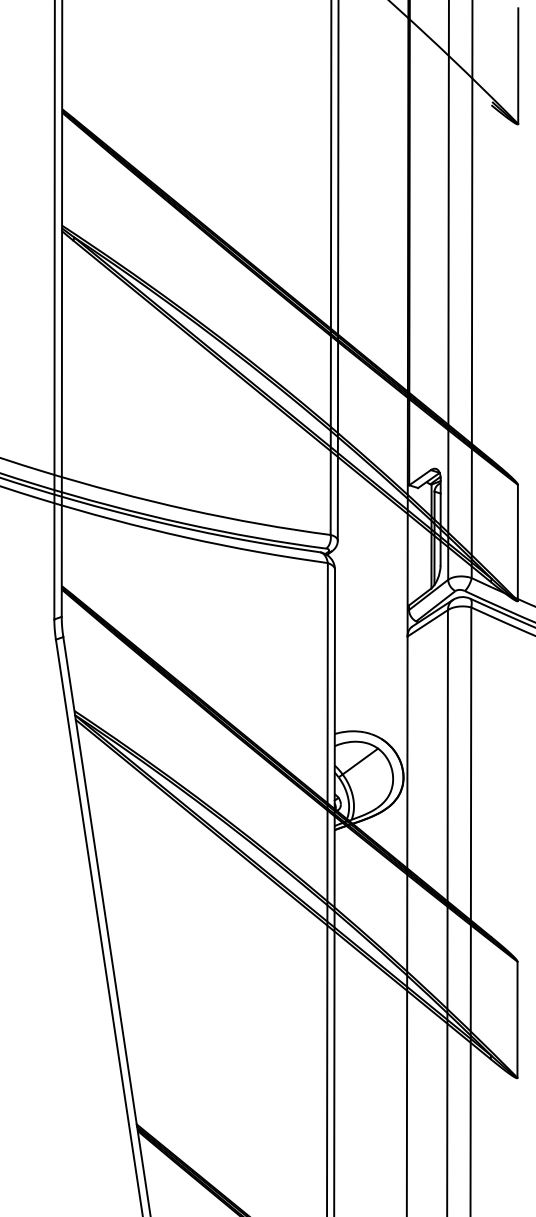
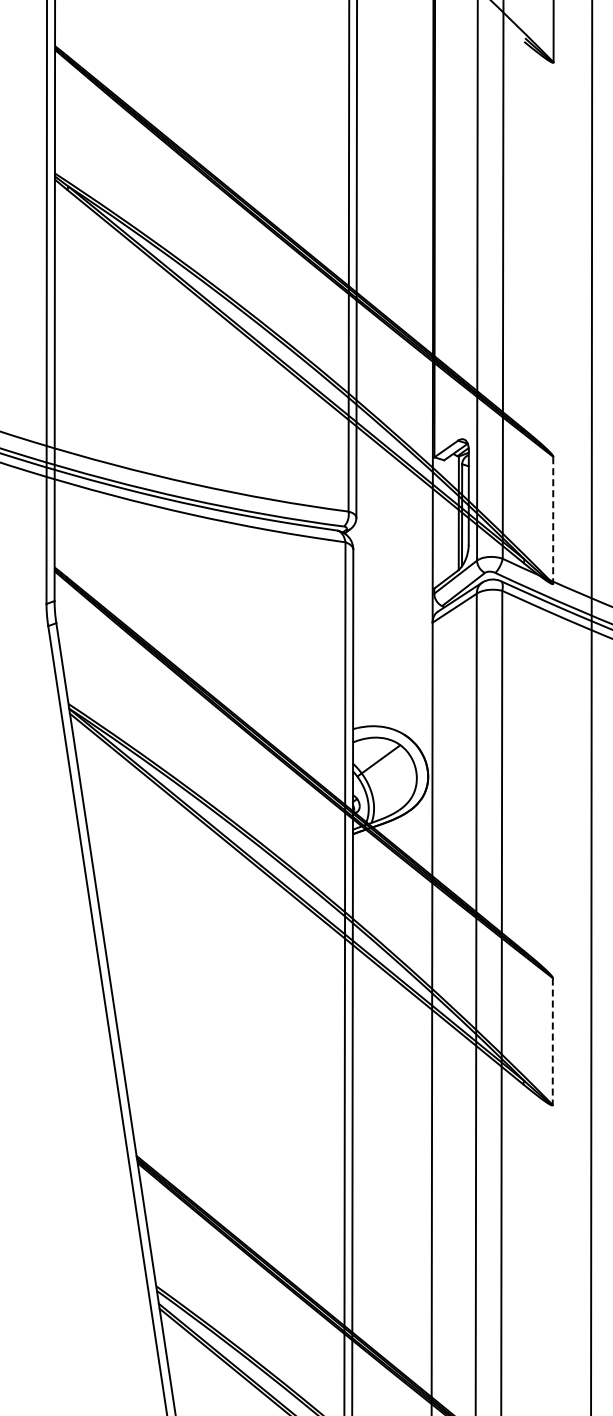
line: (518, 543) -> (553, 520), solid -> dashed
line: (517, 1020) -> (552, 1042), solid -> dashed

